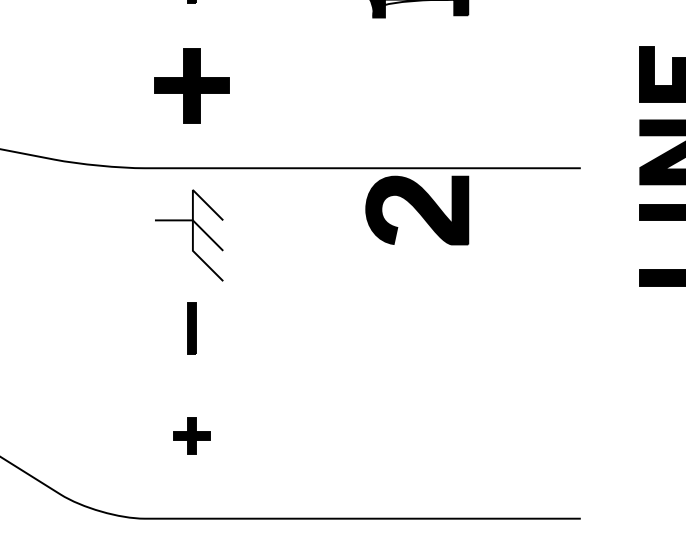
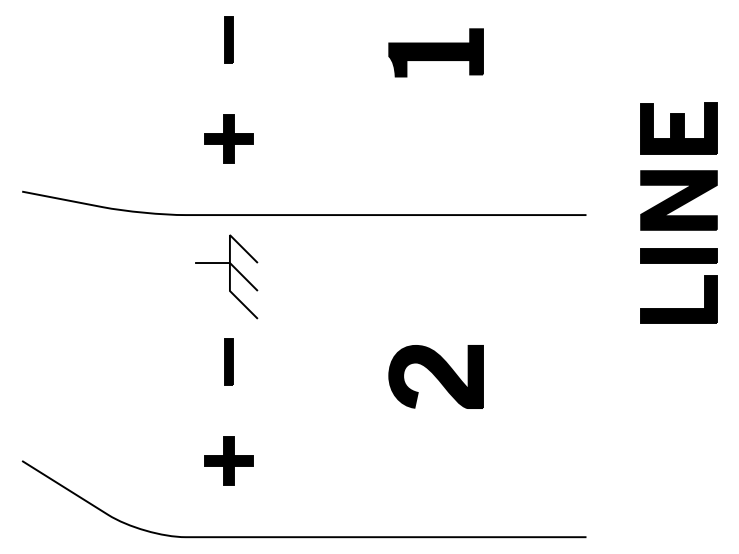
part: (191, 84) -> (228, 138), size x0.71
part: (416, 210) -> (435, 376), moved
part: (191, 435) -> (228, 460), size x1.43

